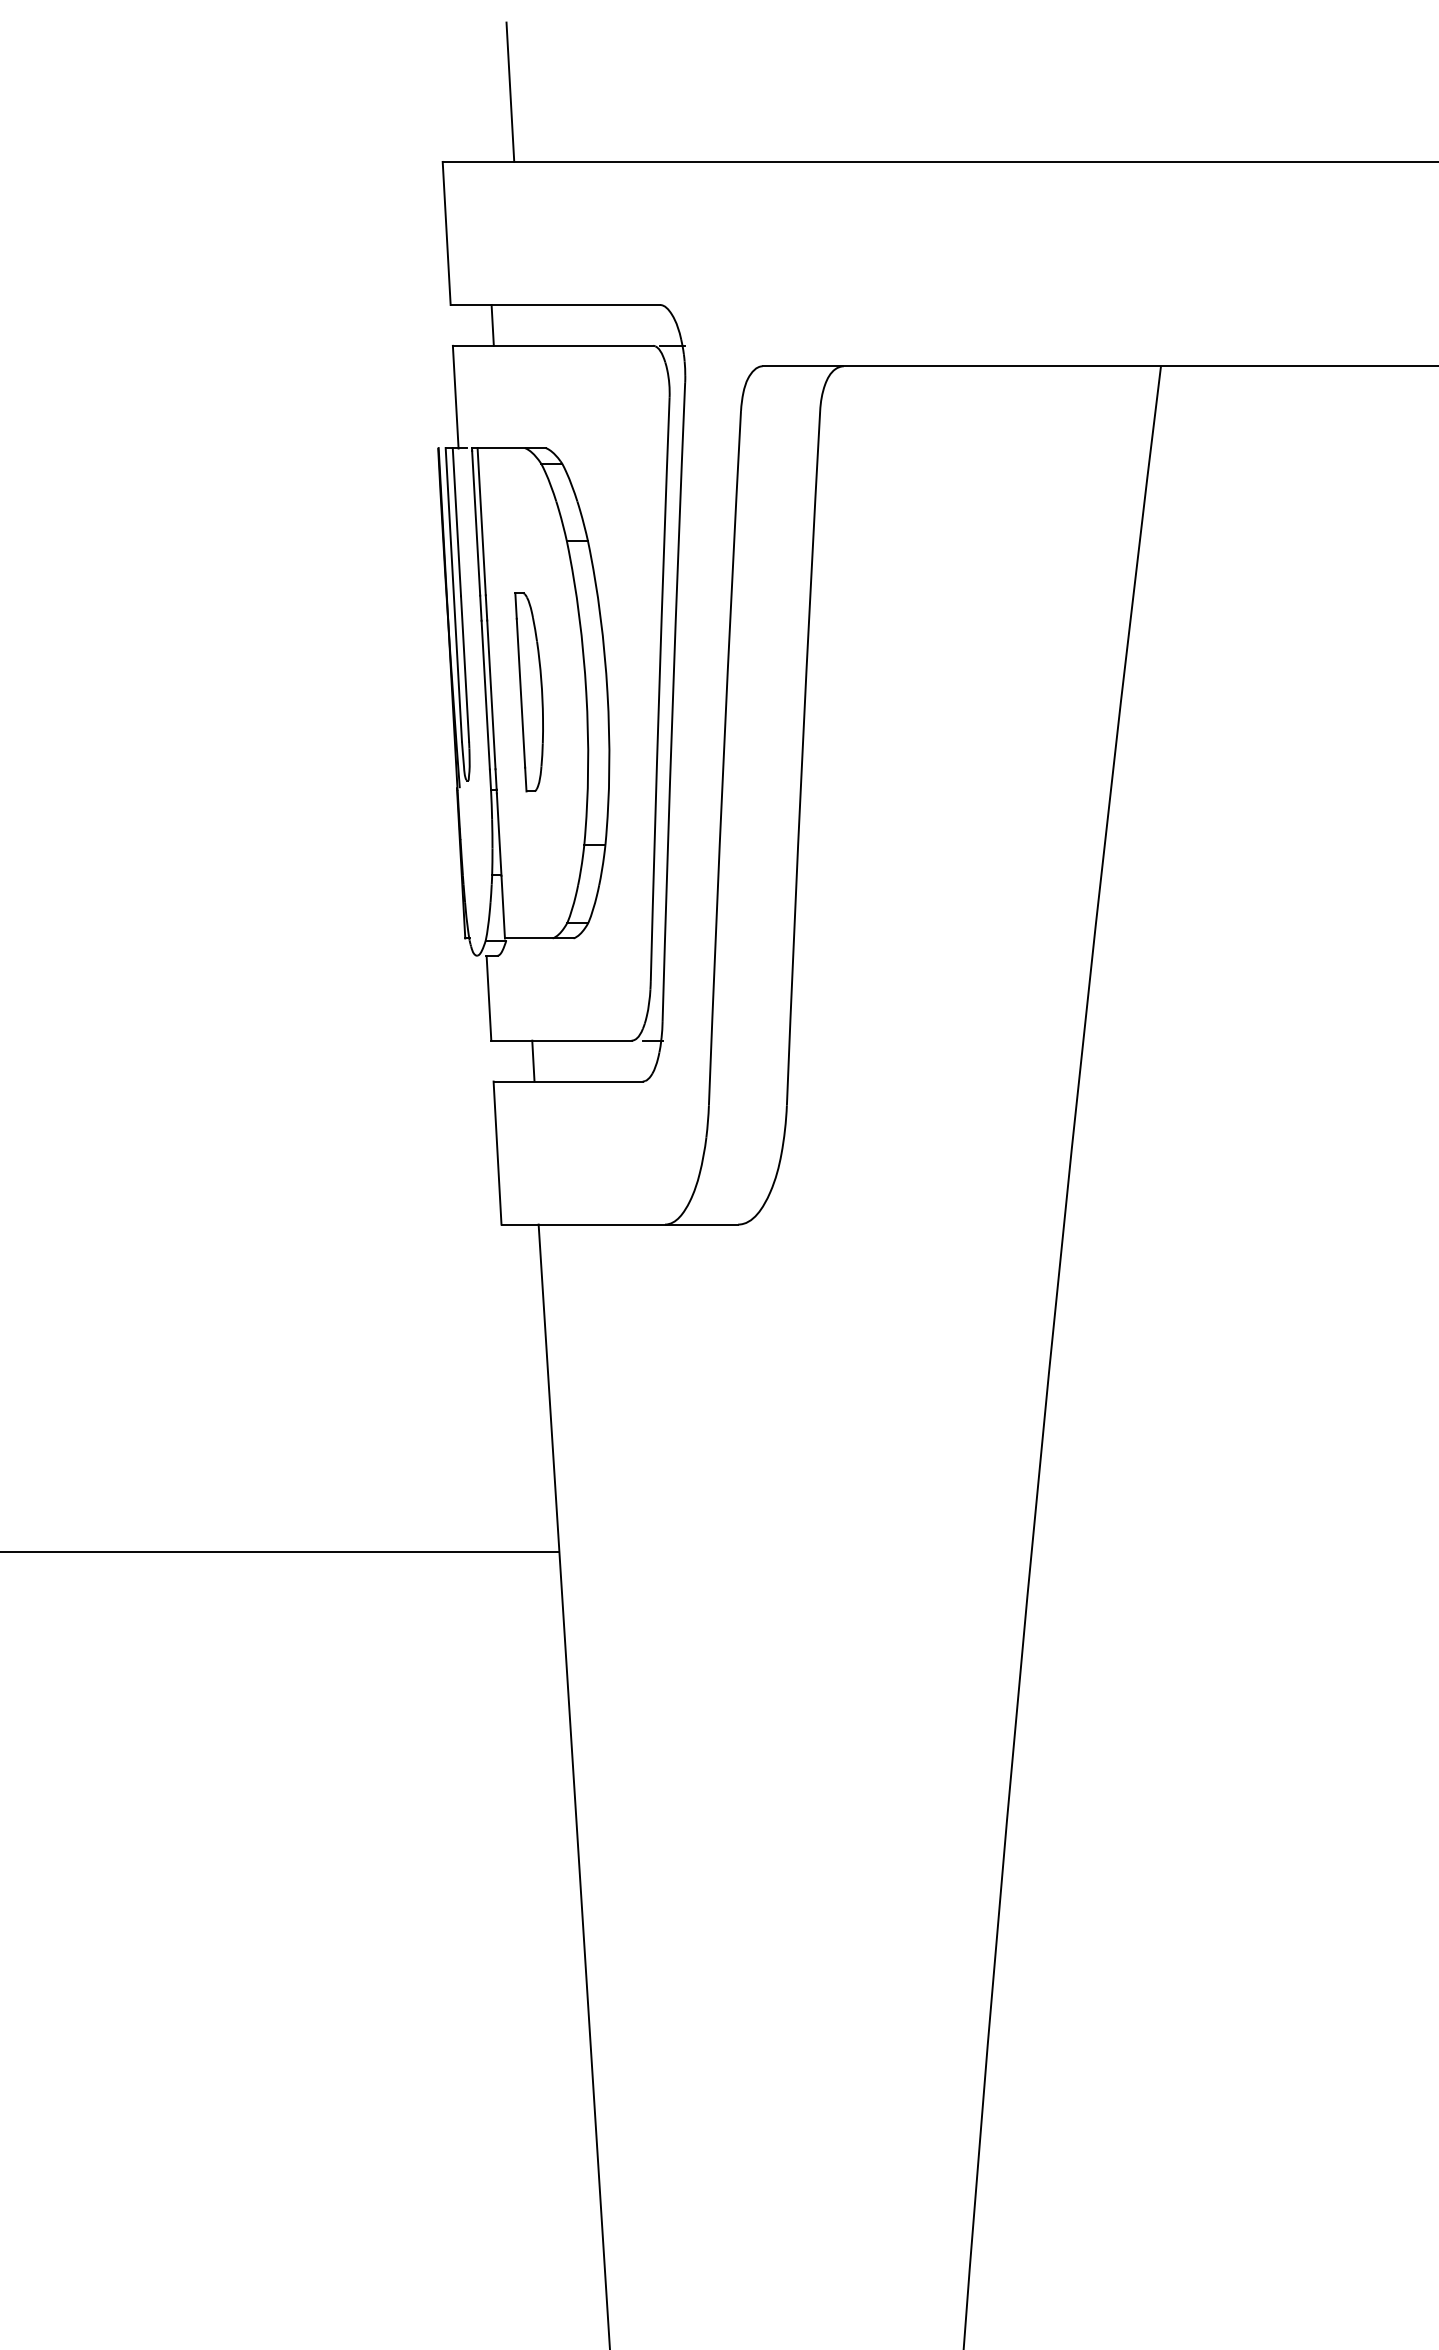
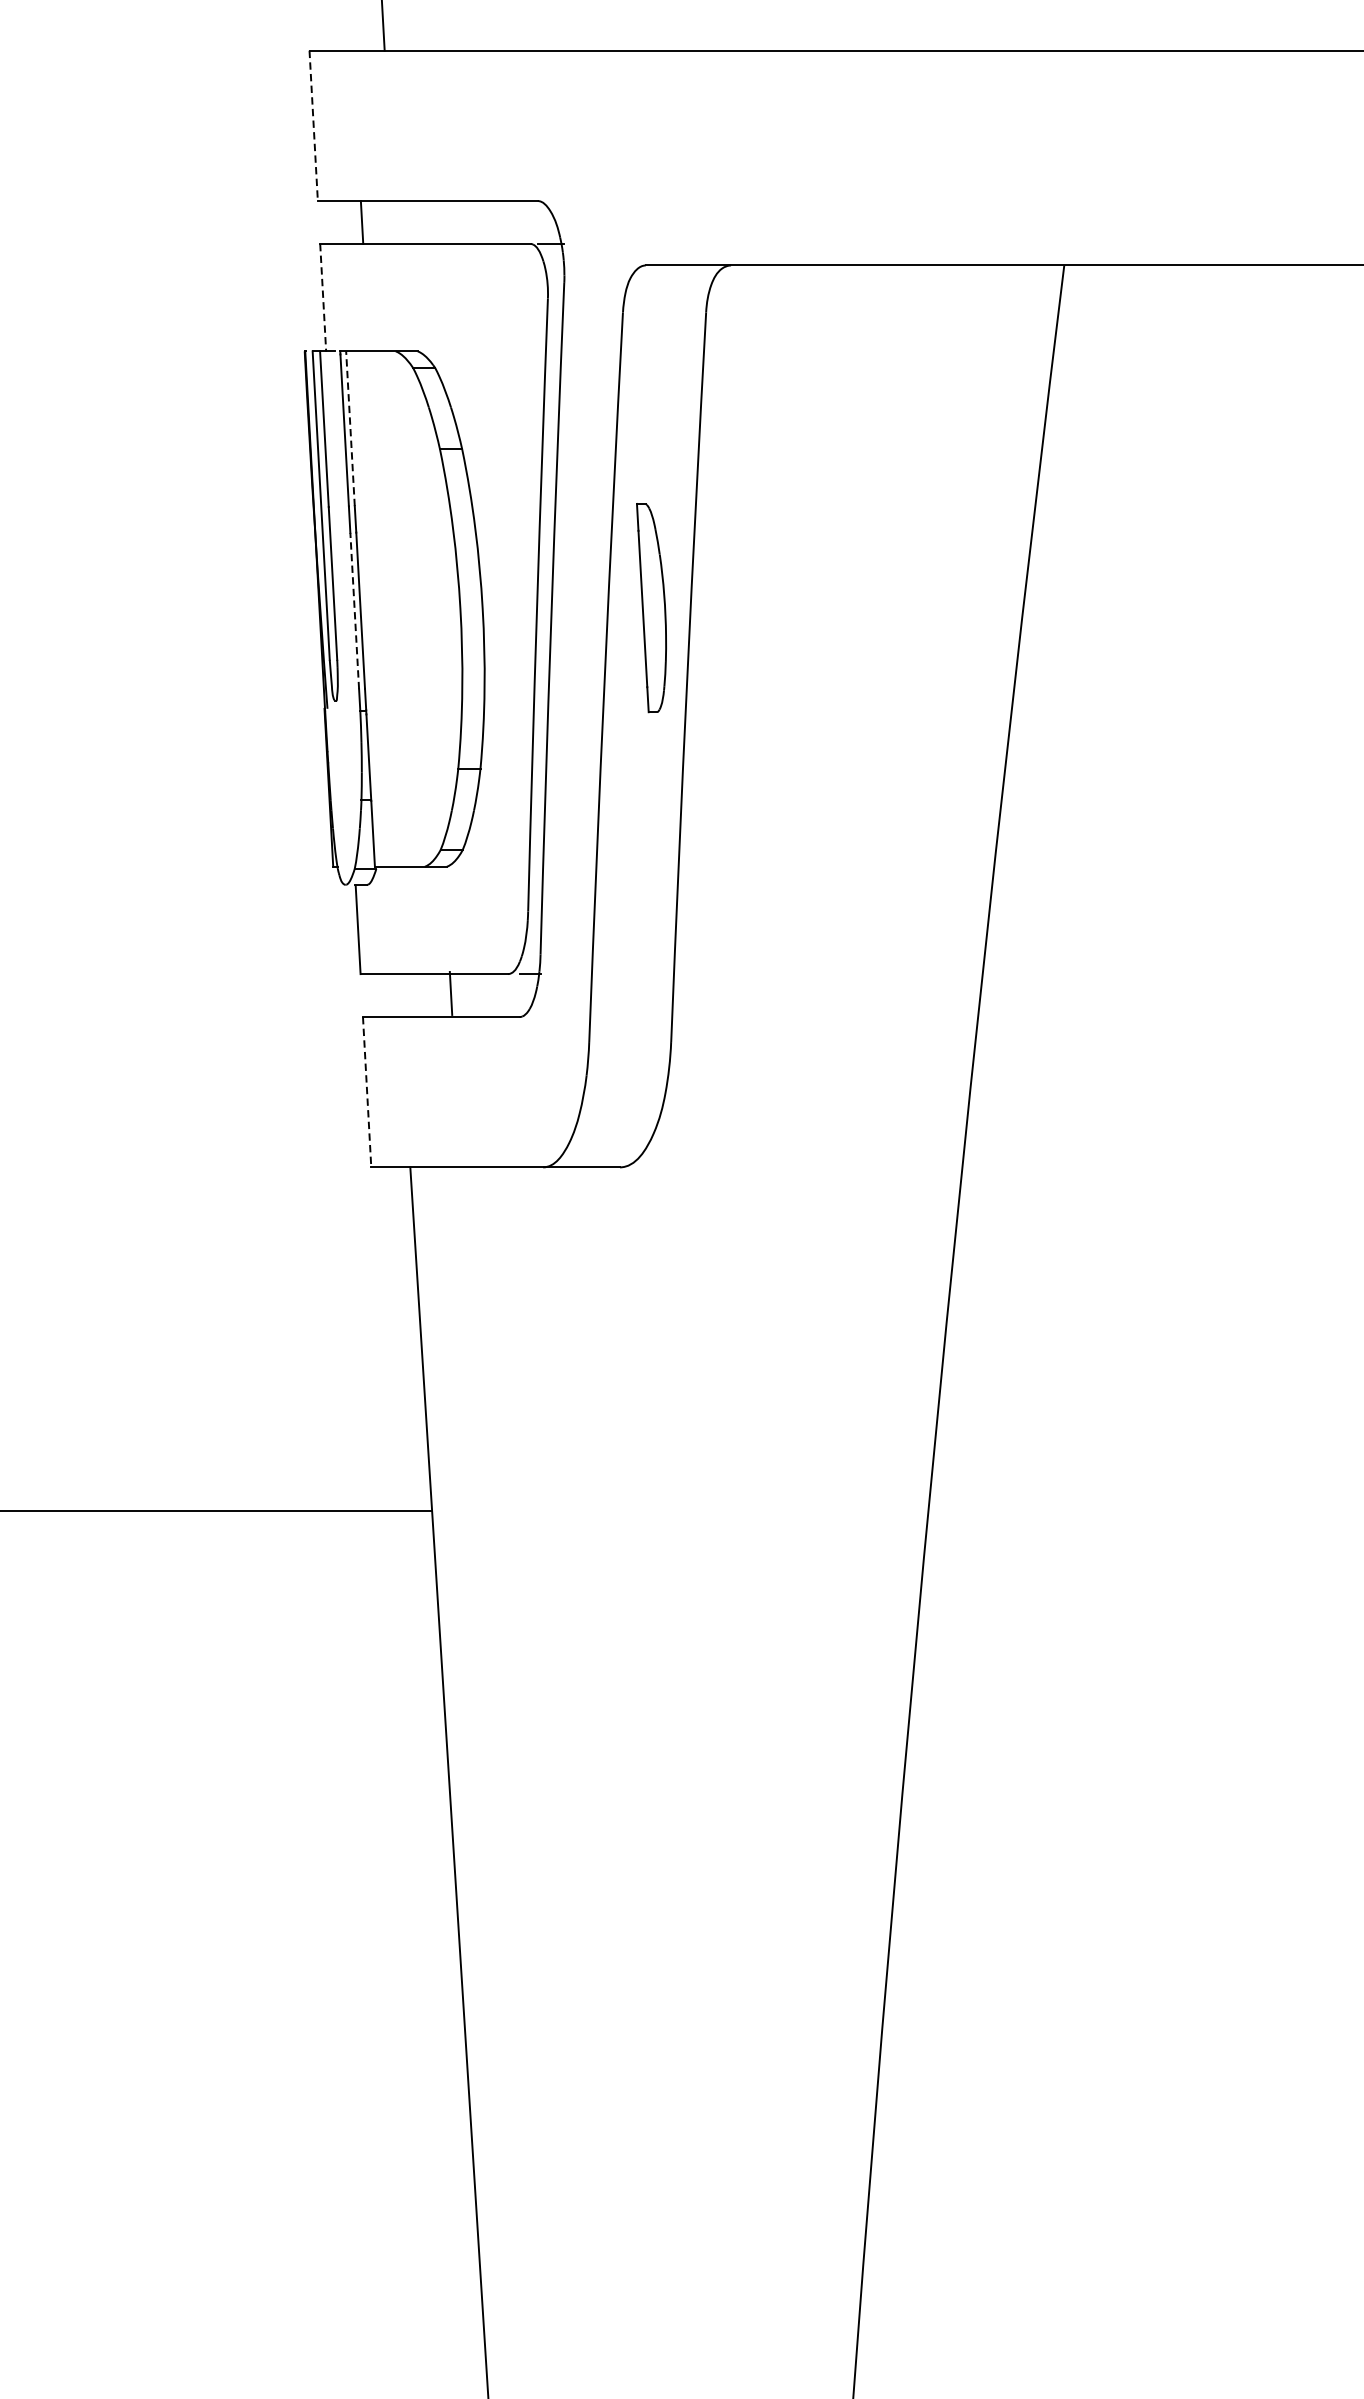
line: (446, 233) -> (313, 125), solid -> dashed
line: (455, 397) -> (322, 298), solid -> dashed
line: (481, 521) -> (350, 428), solid -> dashed
part: (528, 692) -> (650, 608), moved
line: (485, 695) -> (354, 611), solid -> dashed
line: (533, 1060) -> (451, 992), moved
line: (497, 1153) -> (367, 1092), solid -> dashed

